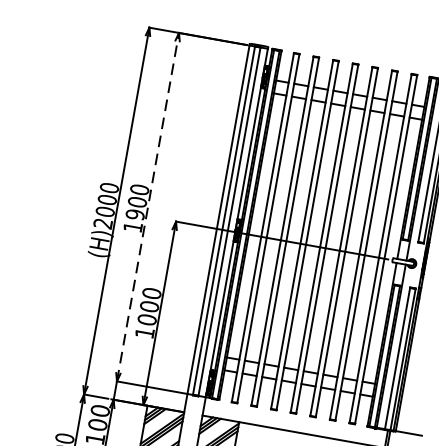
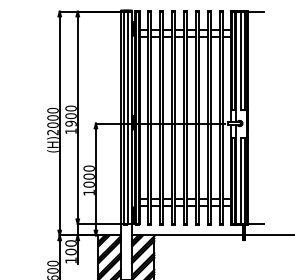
line: (147, 206) -> (77, 117), dashed -> solid

